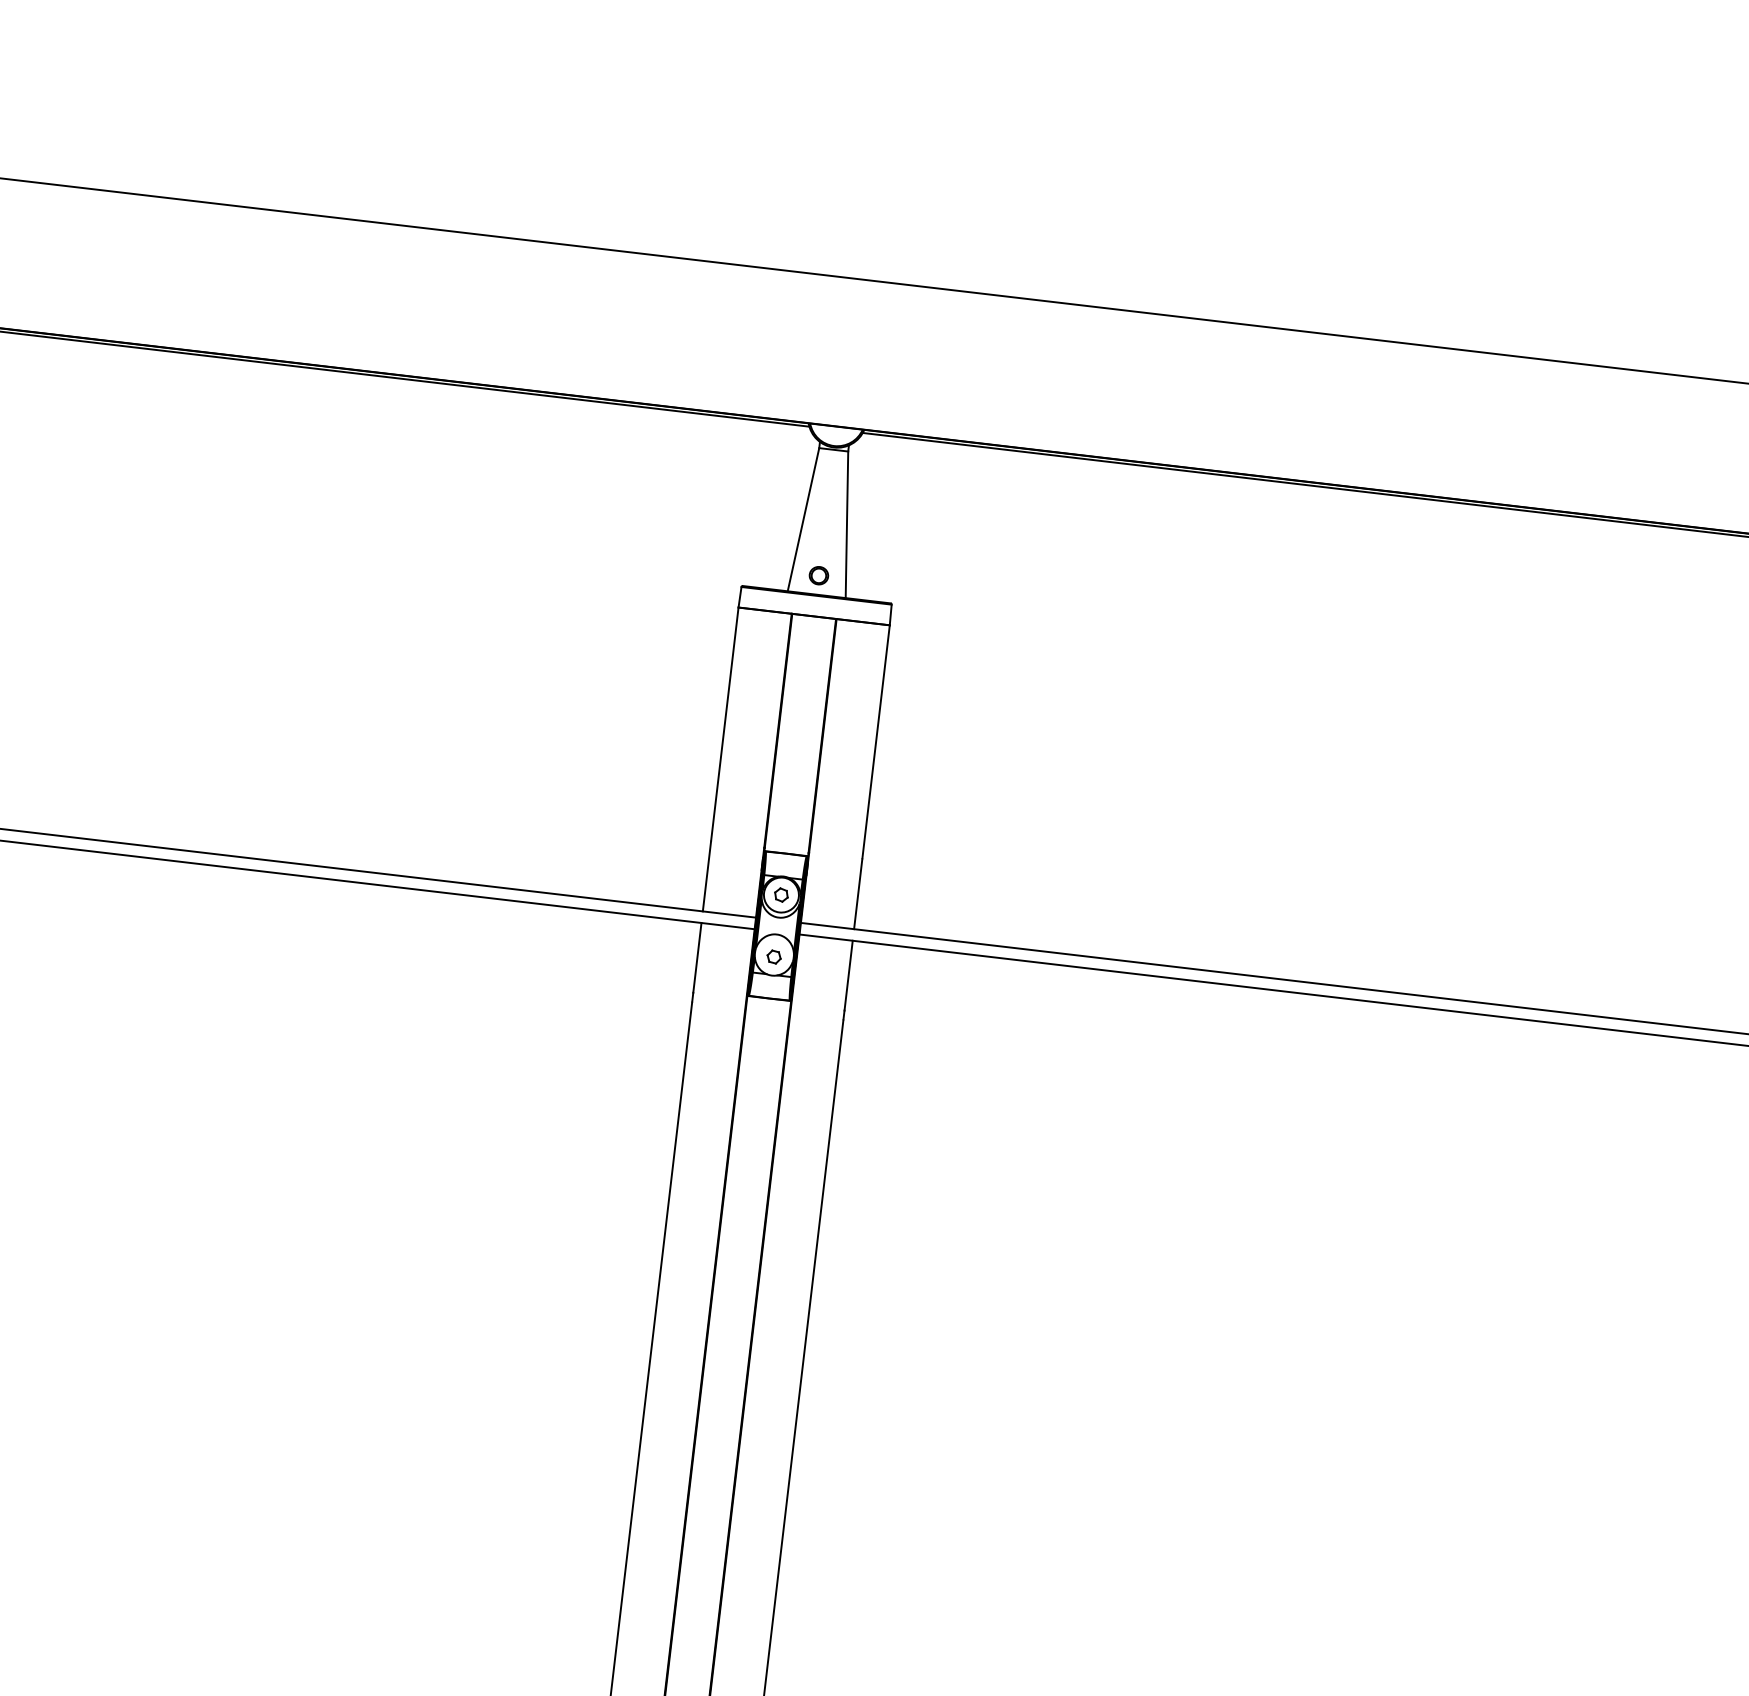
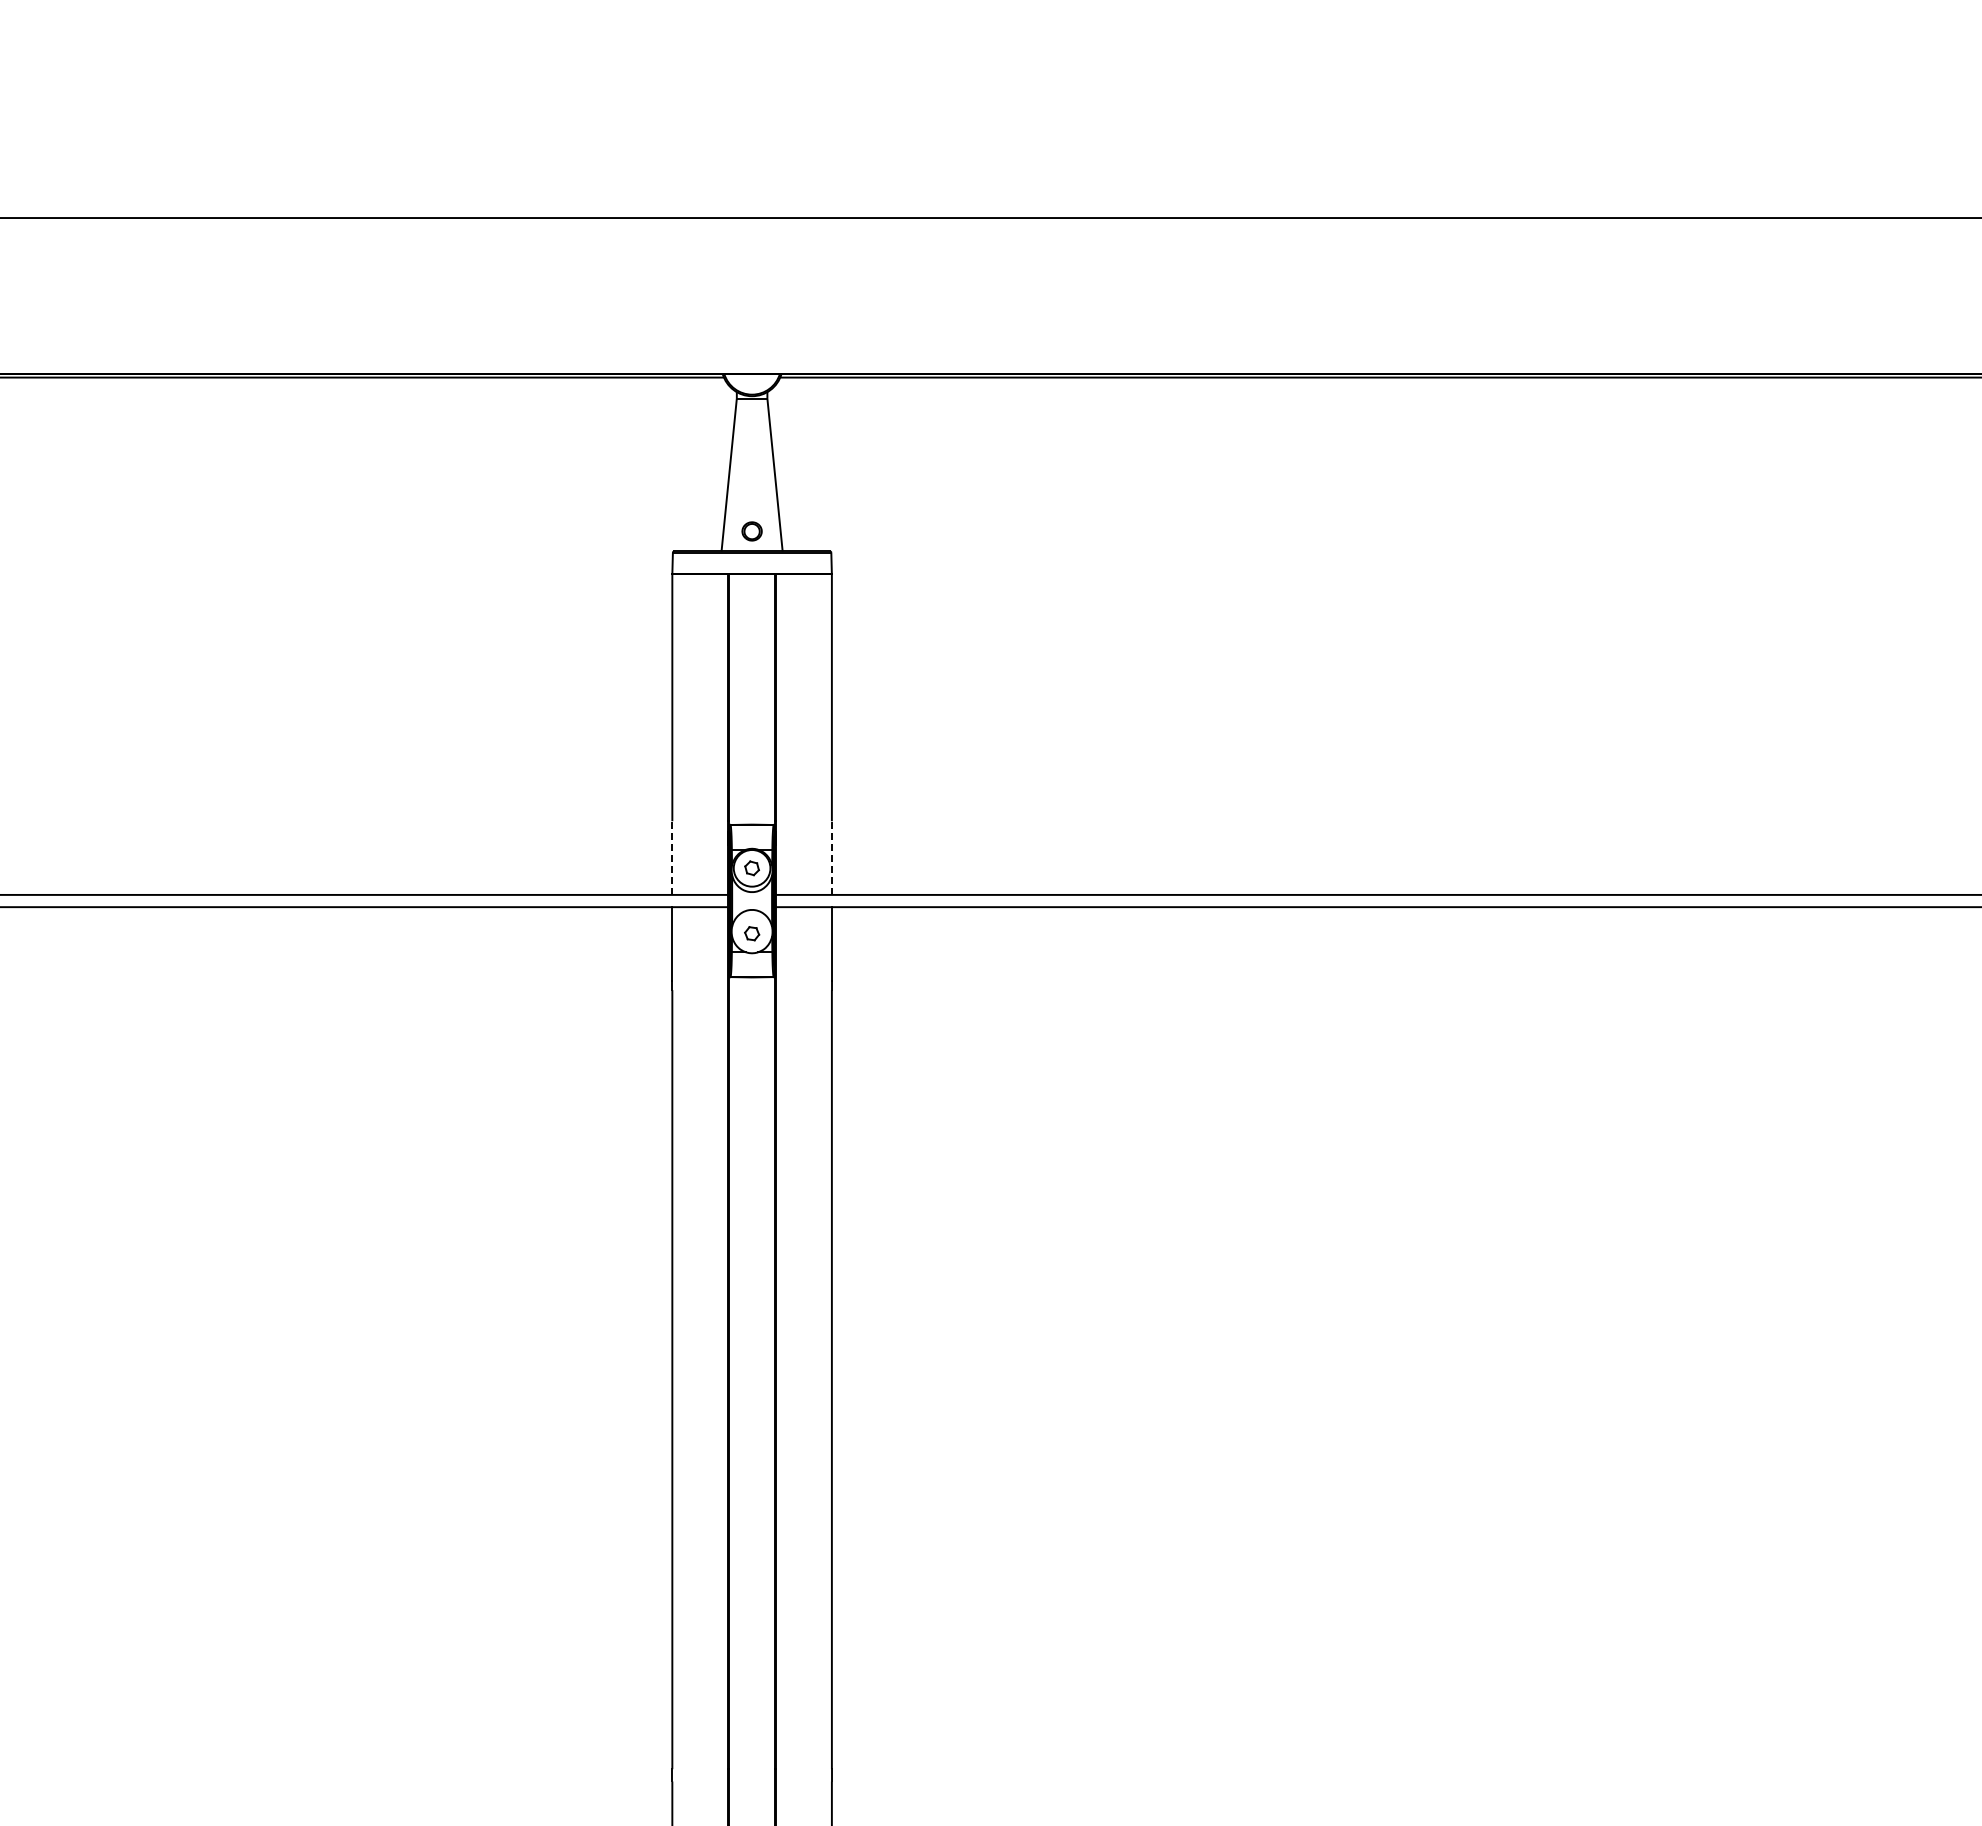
line: (707, 876) -> (672, 858), solid -> dashed
line: (857, 894) -> (831, 858), solid -> dashed

